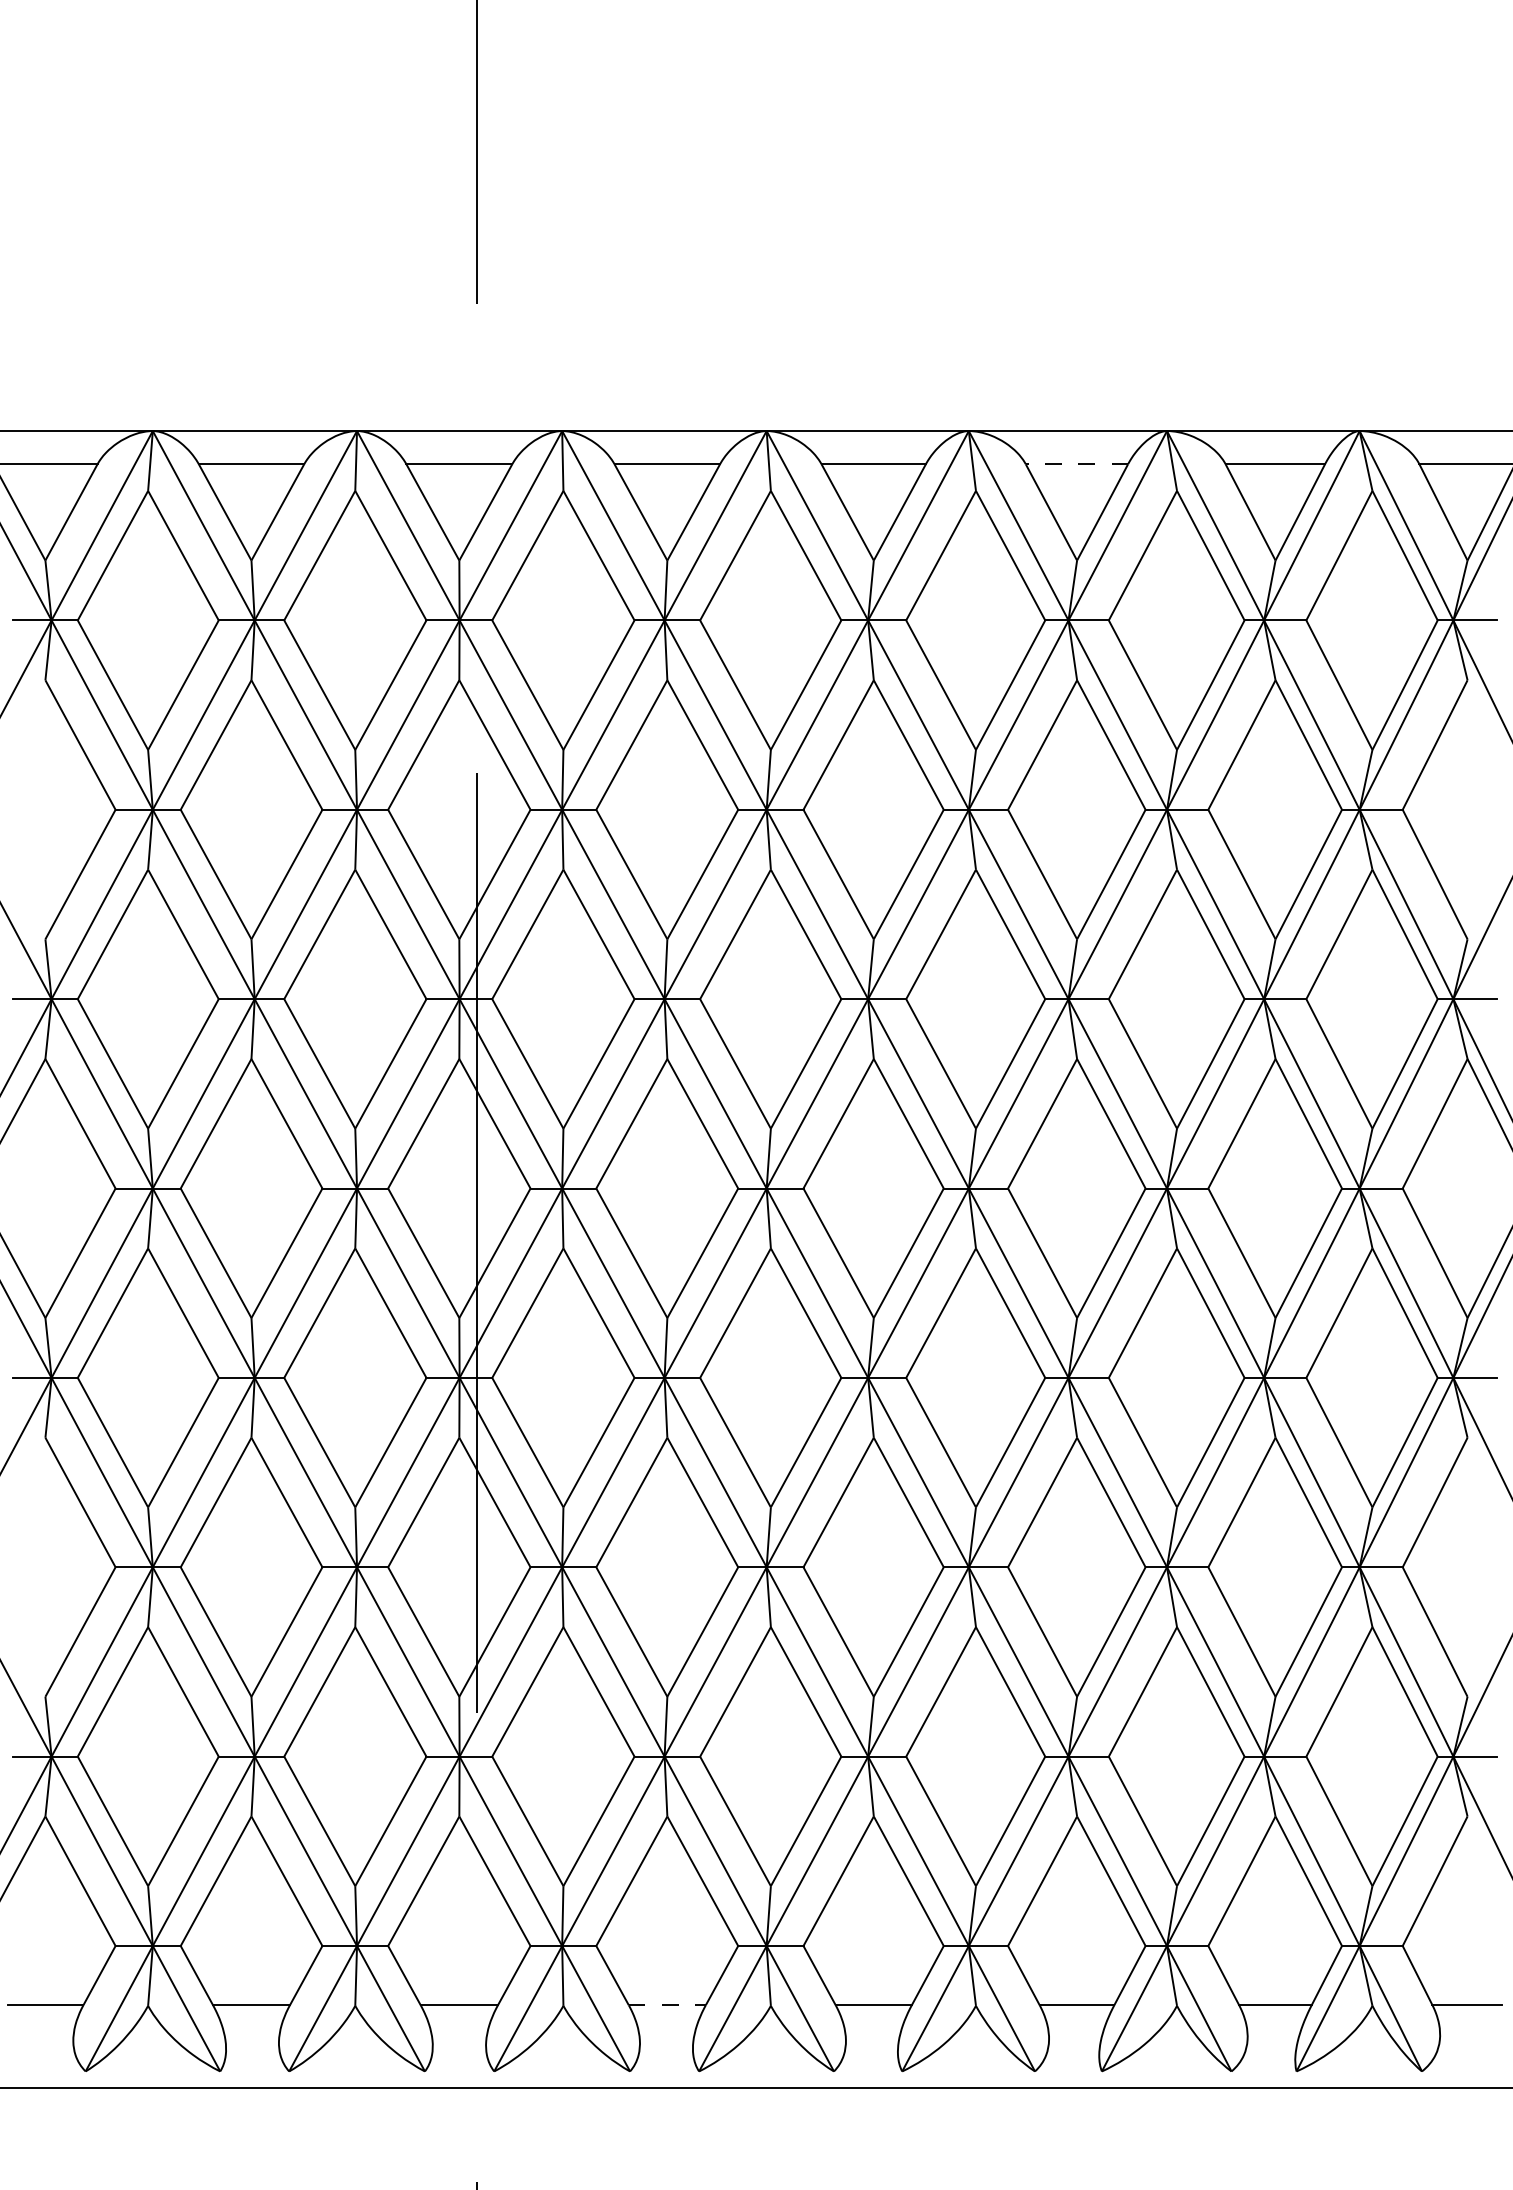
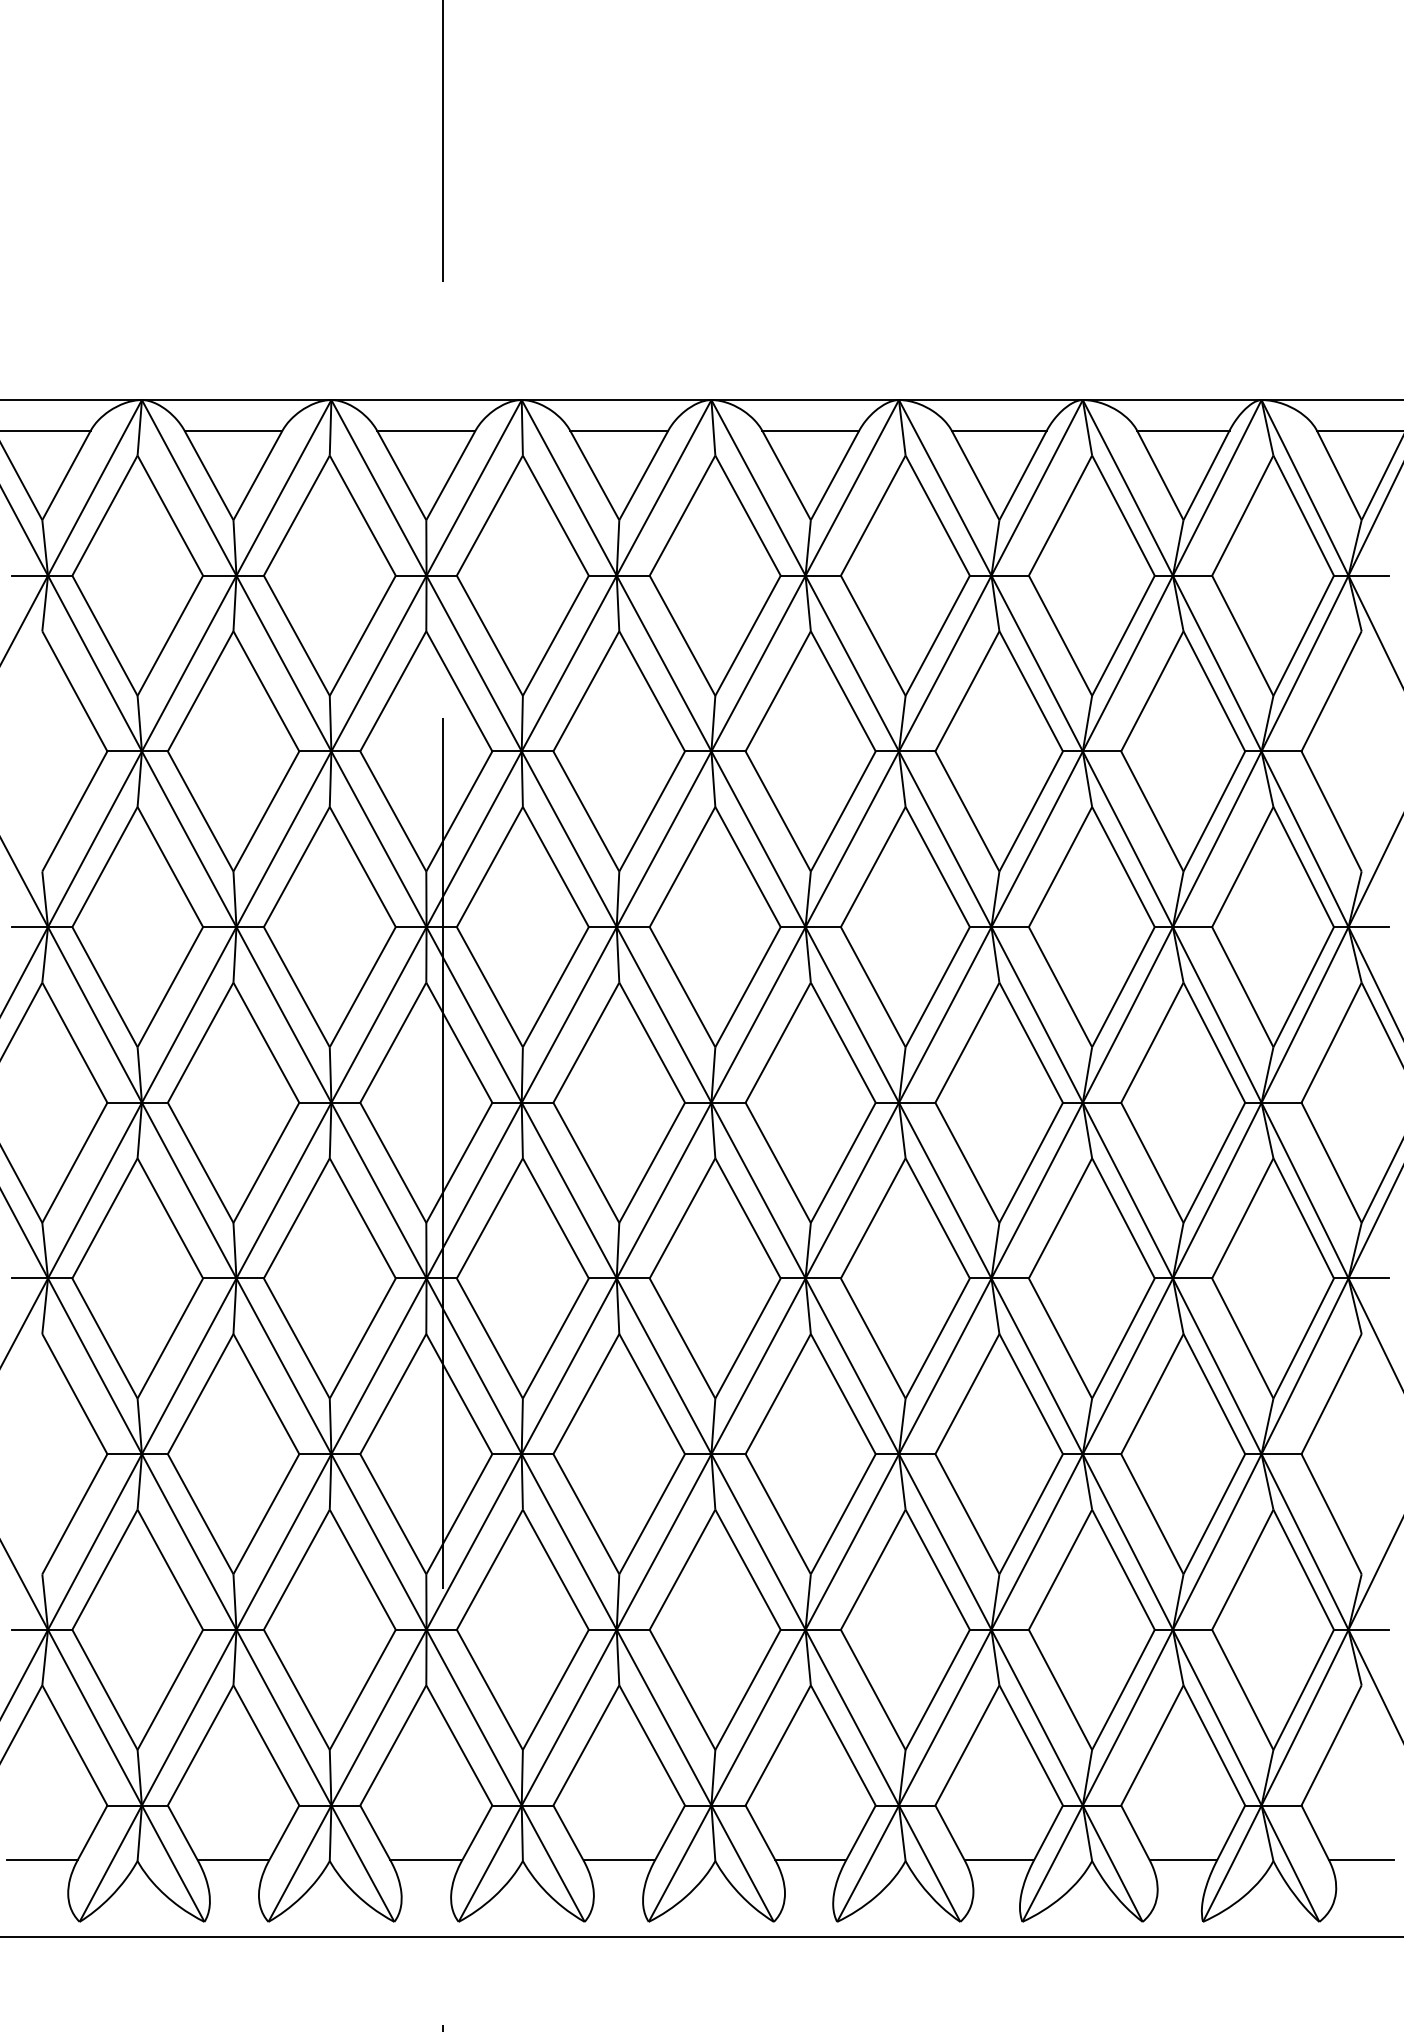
line: (1076, 463) -> (998, 430), dashed -> solid
line: (667, 2005) -> (619, 1860), dashed -> solid

